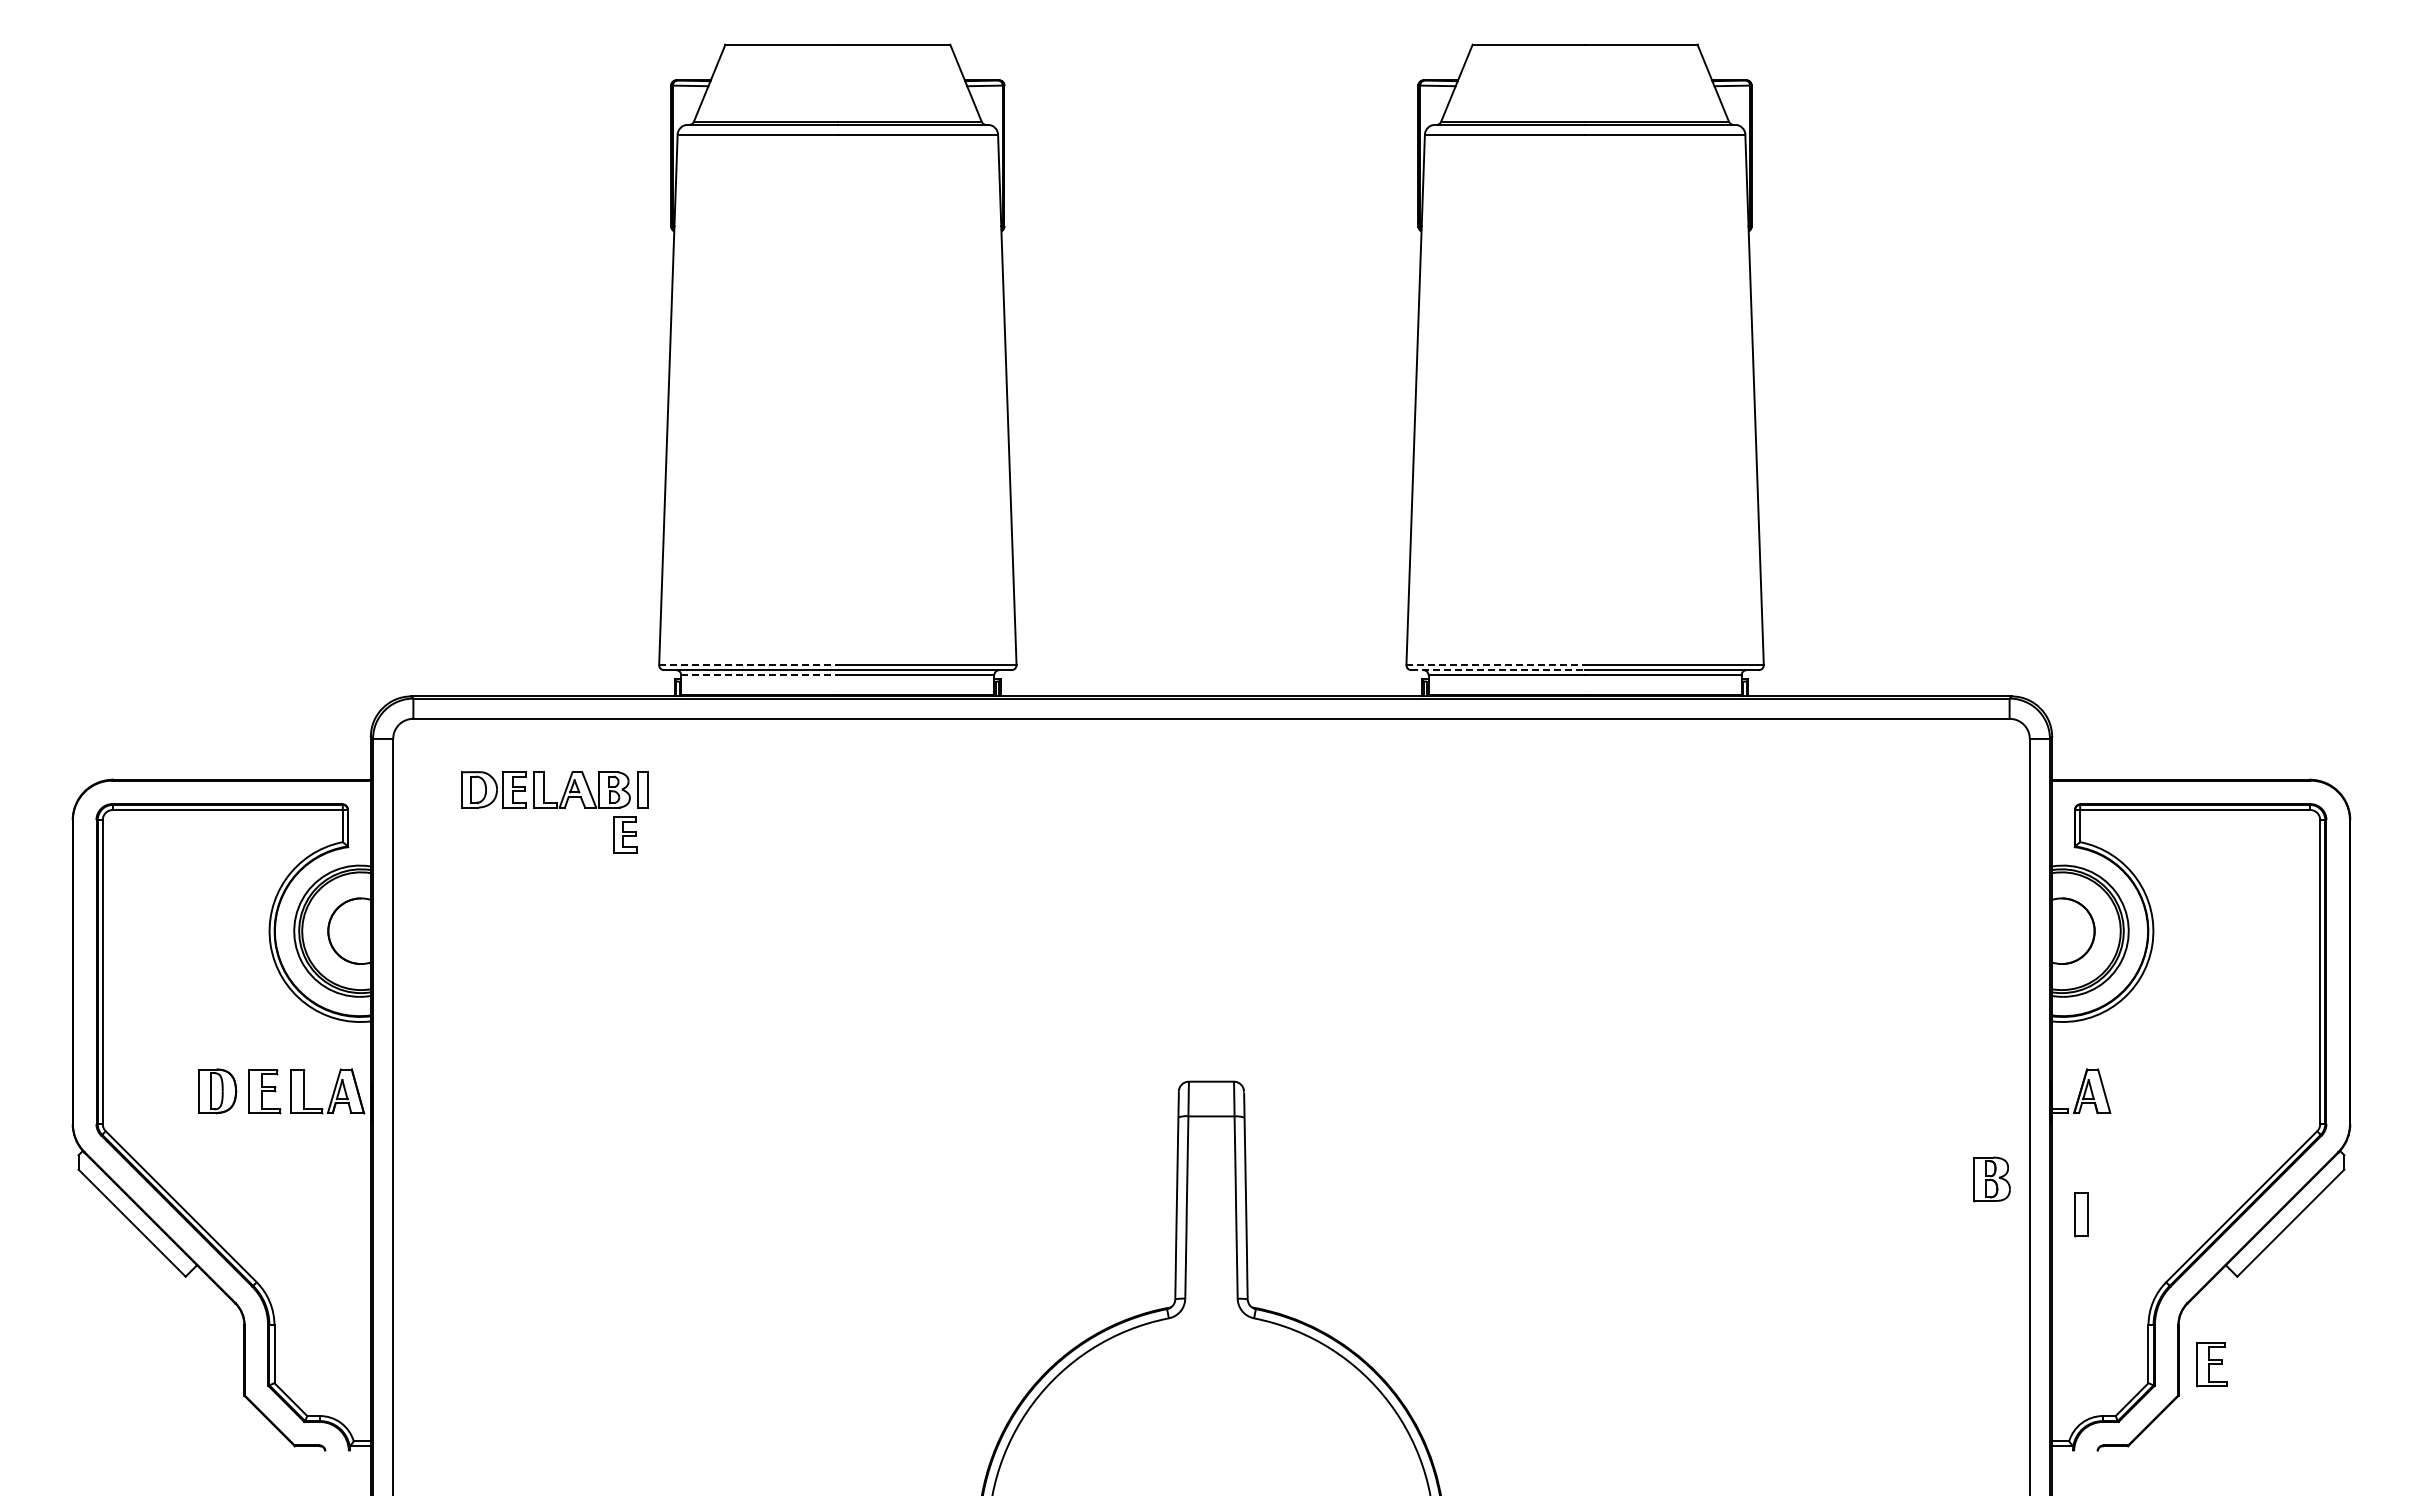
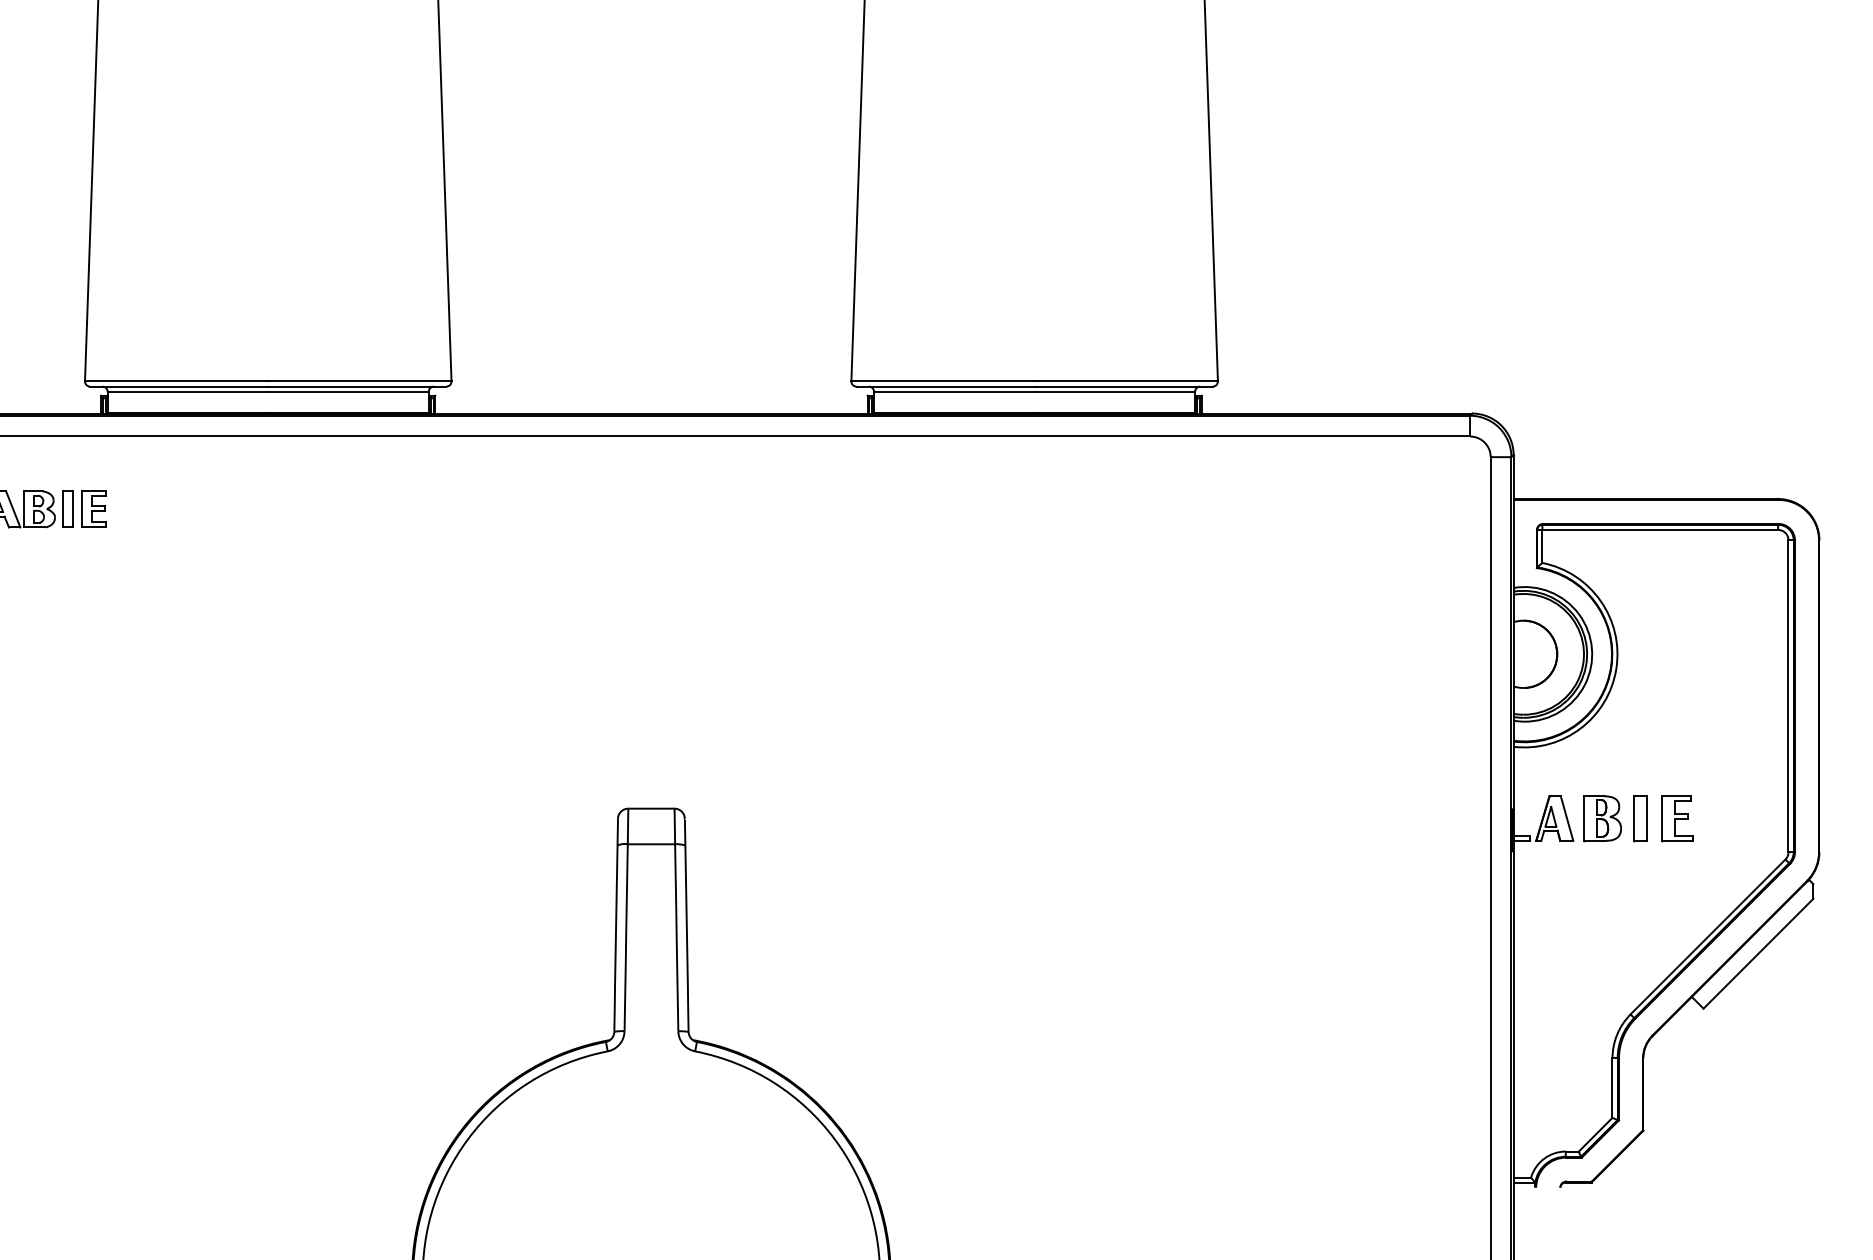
line: (749, 664) -> (177, 380), dashed -> solid
line: (1496, 664) -> (943, 380), dashed -> solid
line: (1498, 670) -> (945, 386), dashed -> solid
line: (760, 675) -> (188, 392), dashed -> solid
part: (625, 834) -> (94, 508), moved
part: (1991, 1179) -> (1602, 818), moved
part: (2081, 1214) -> (1640, 818), moved
part: (2211, 1364) -> (1677, 818), moved

